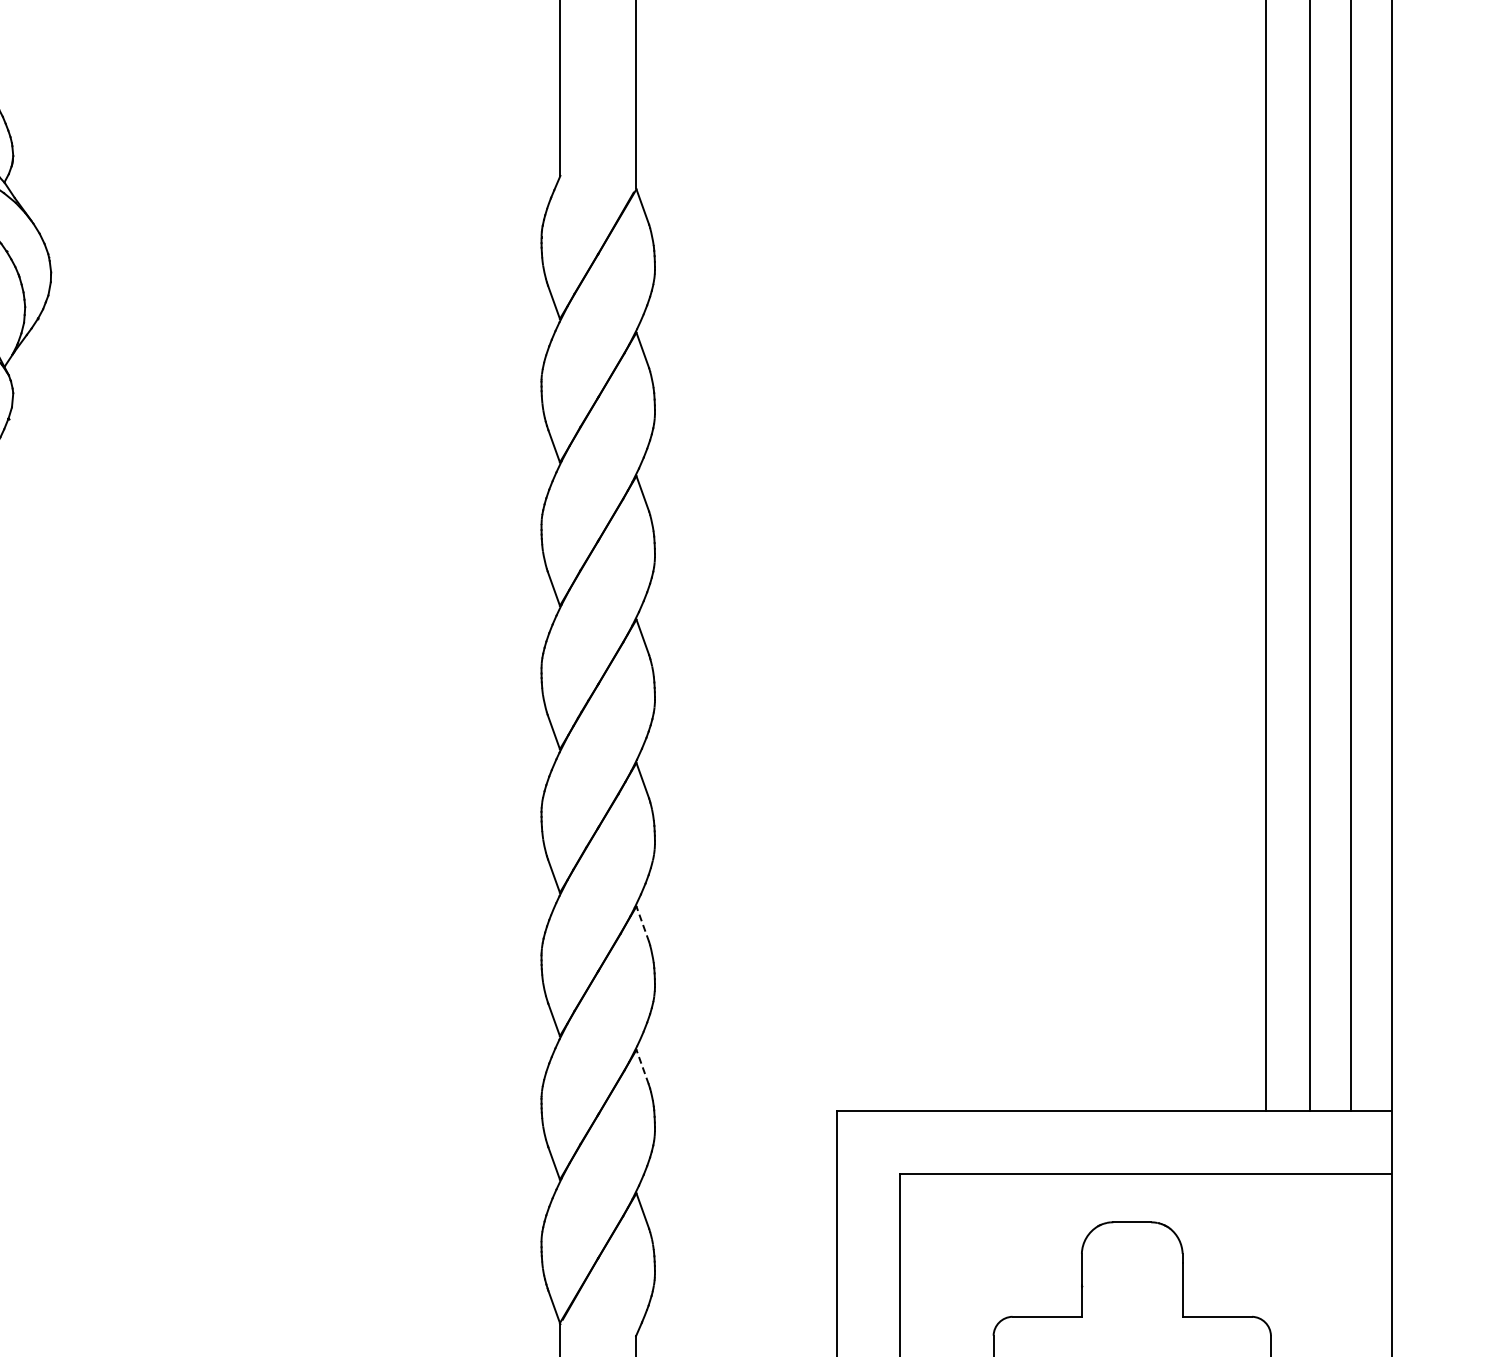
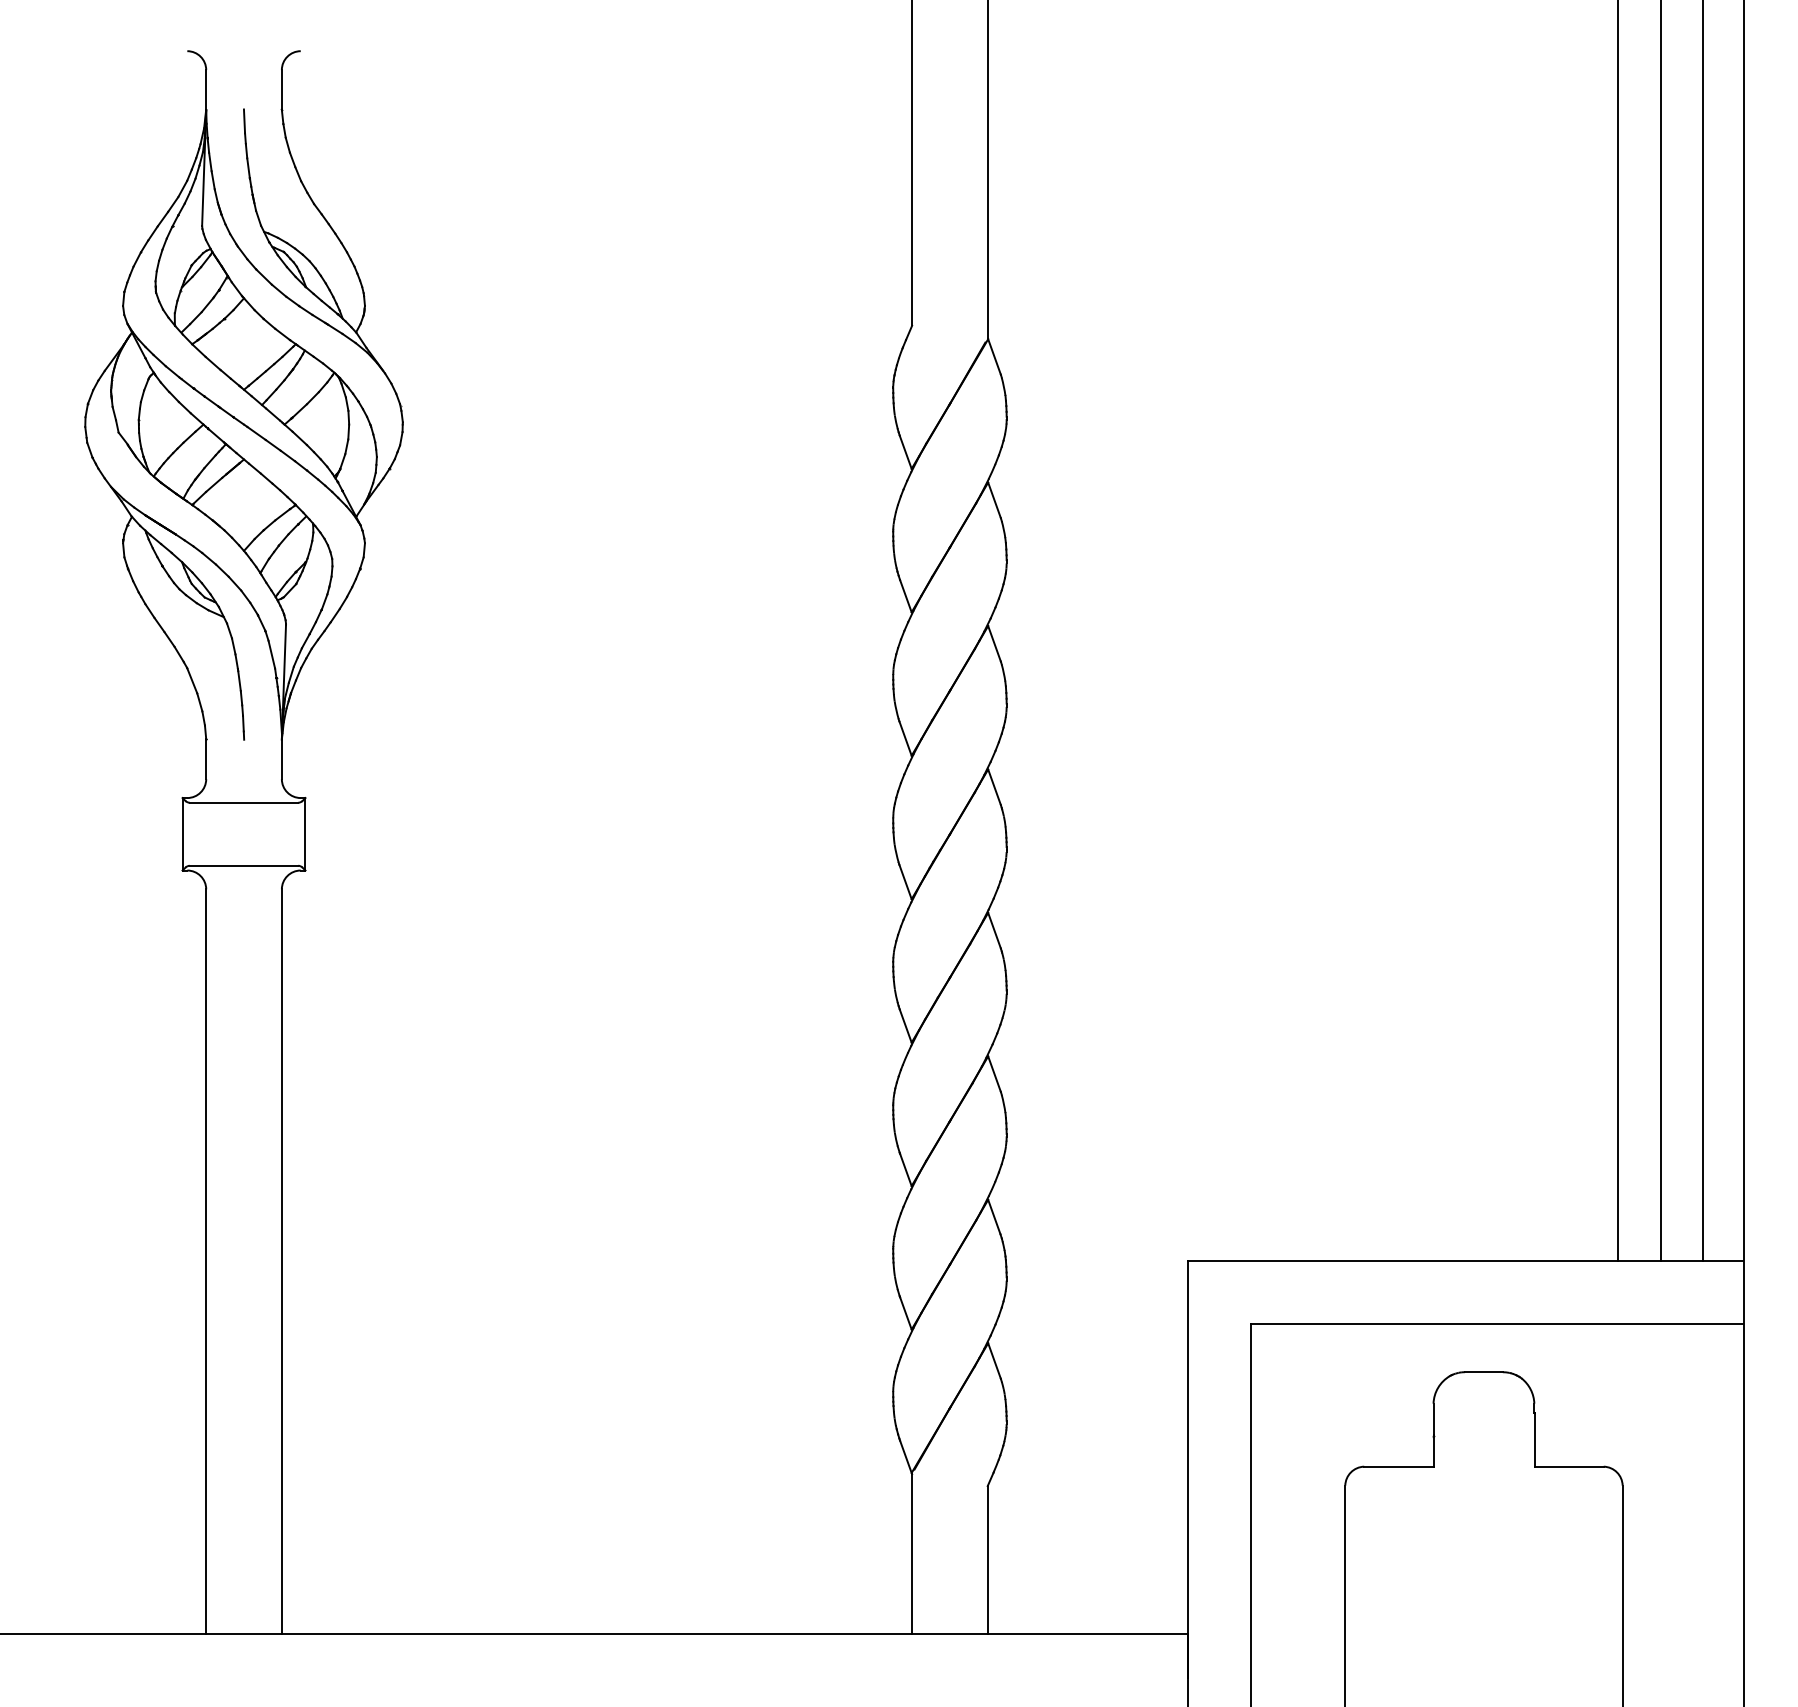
line: (642, 924) -> (994, 1074), dashed -> solid
line: (642, 1066) -> (994, 1216), dashed -> solid

